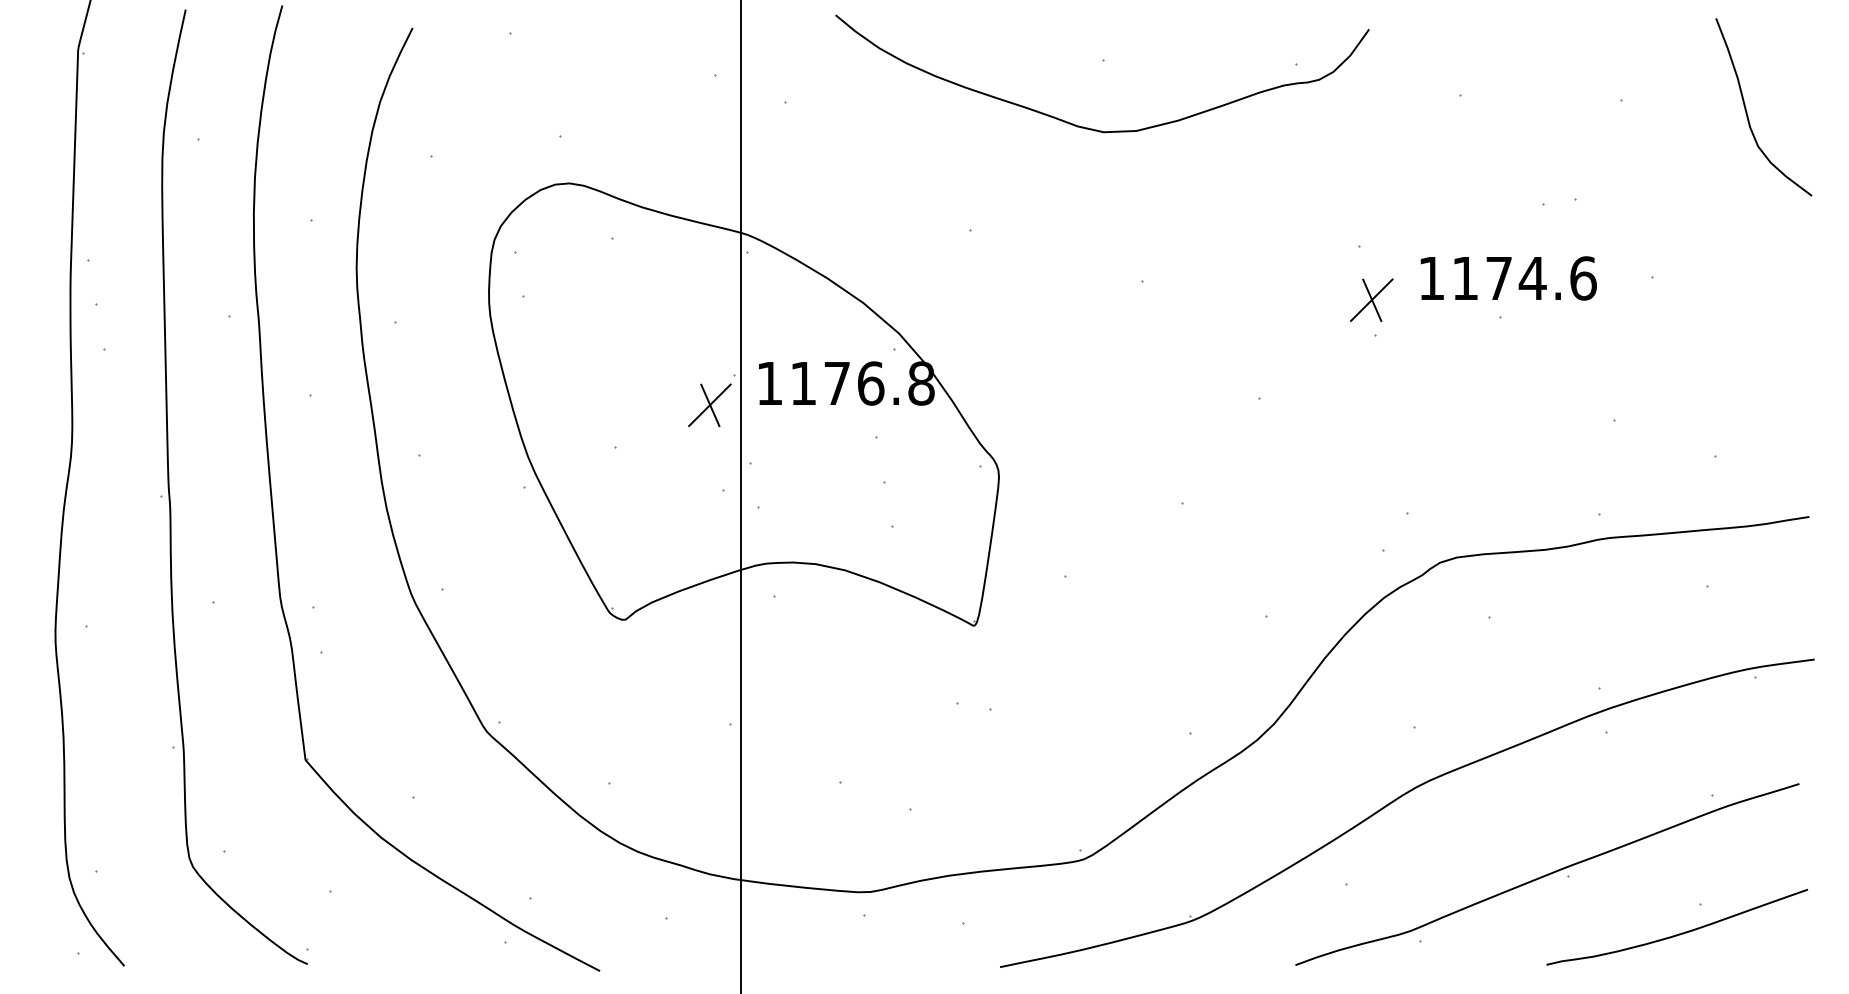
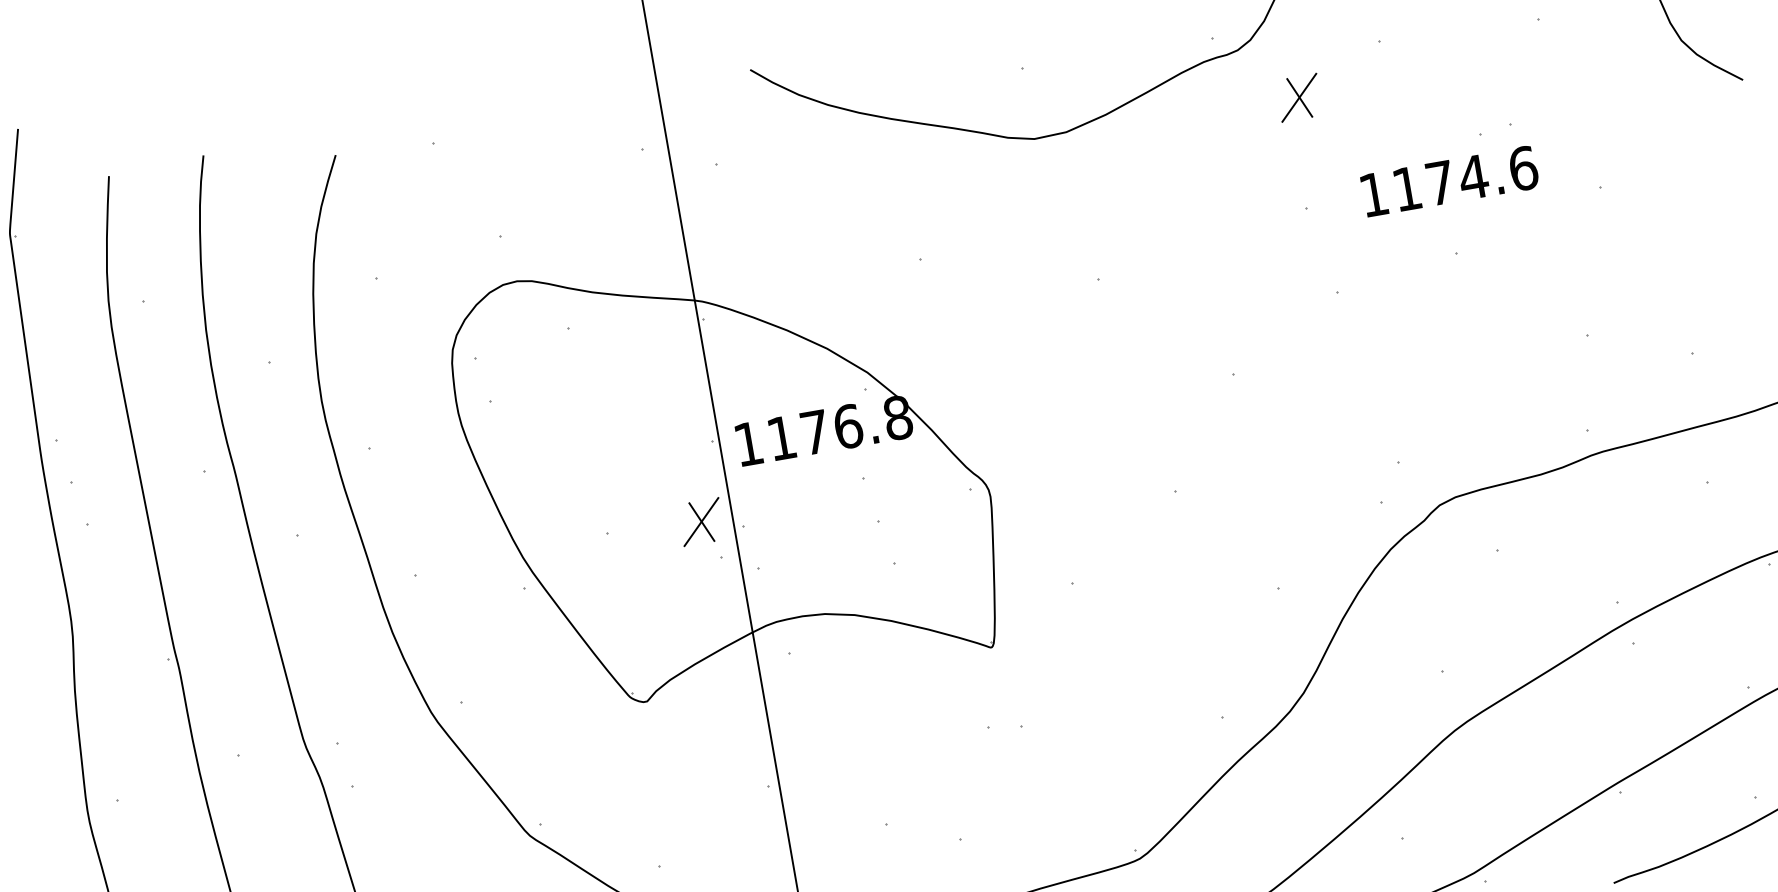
text: (1508, 278) -> (1449, 181), moved
part: (1371, 299) -> (1298, 97), moved
part: (709, 405) -> (701, 522), moved

